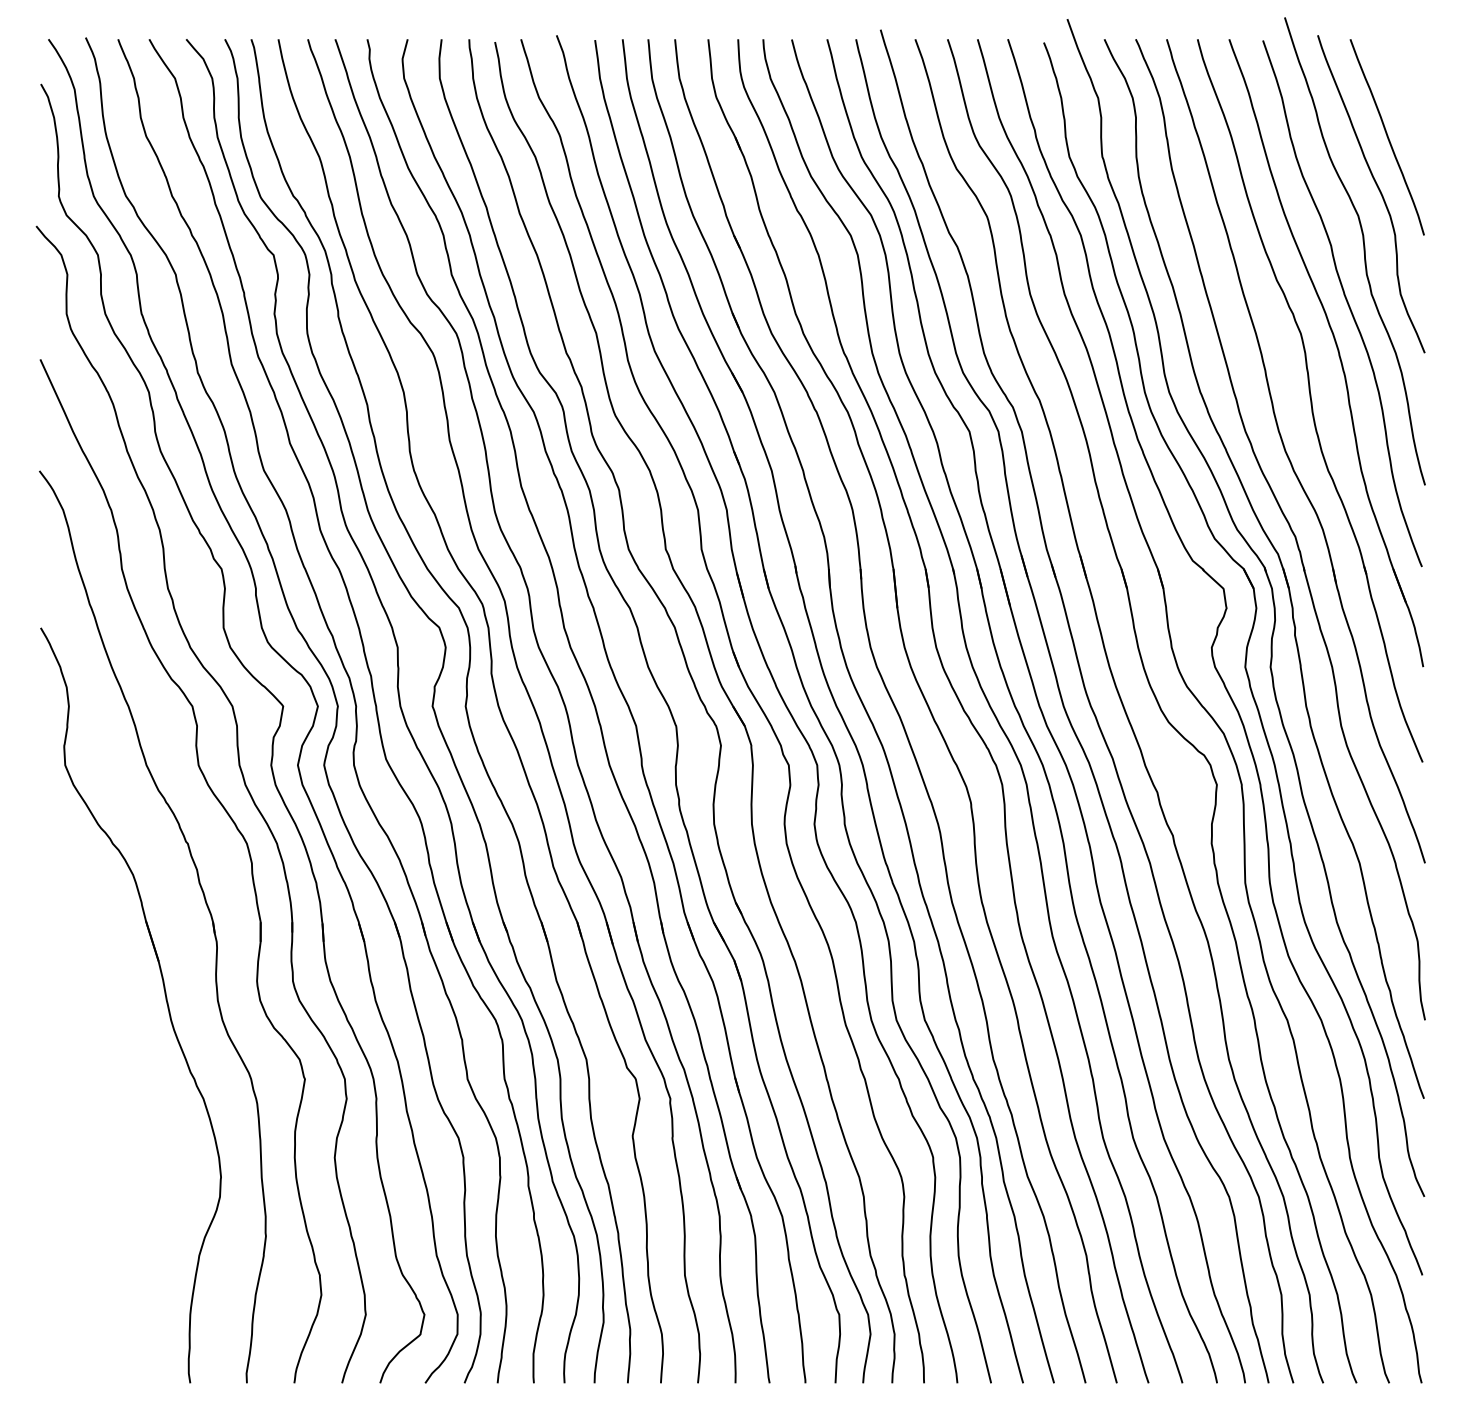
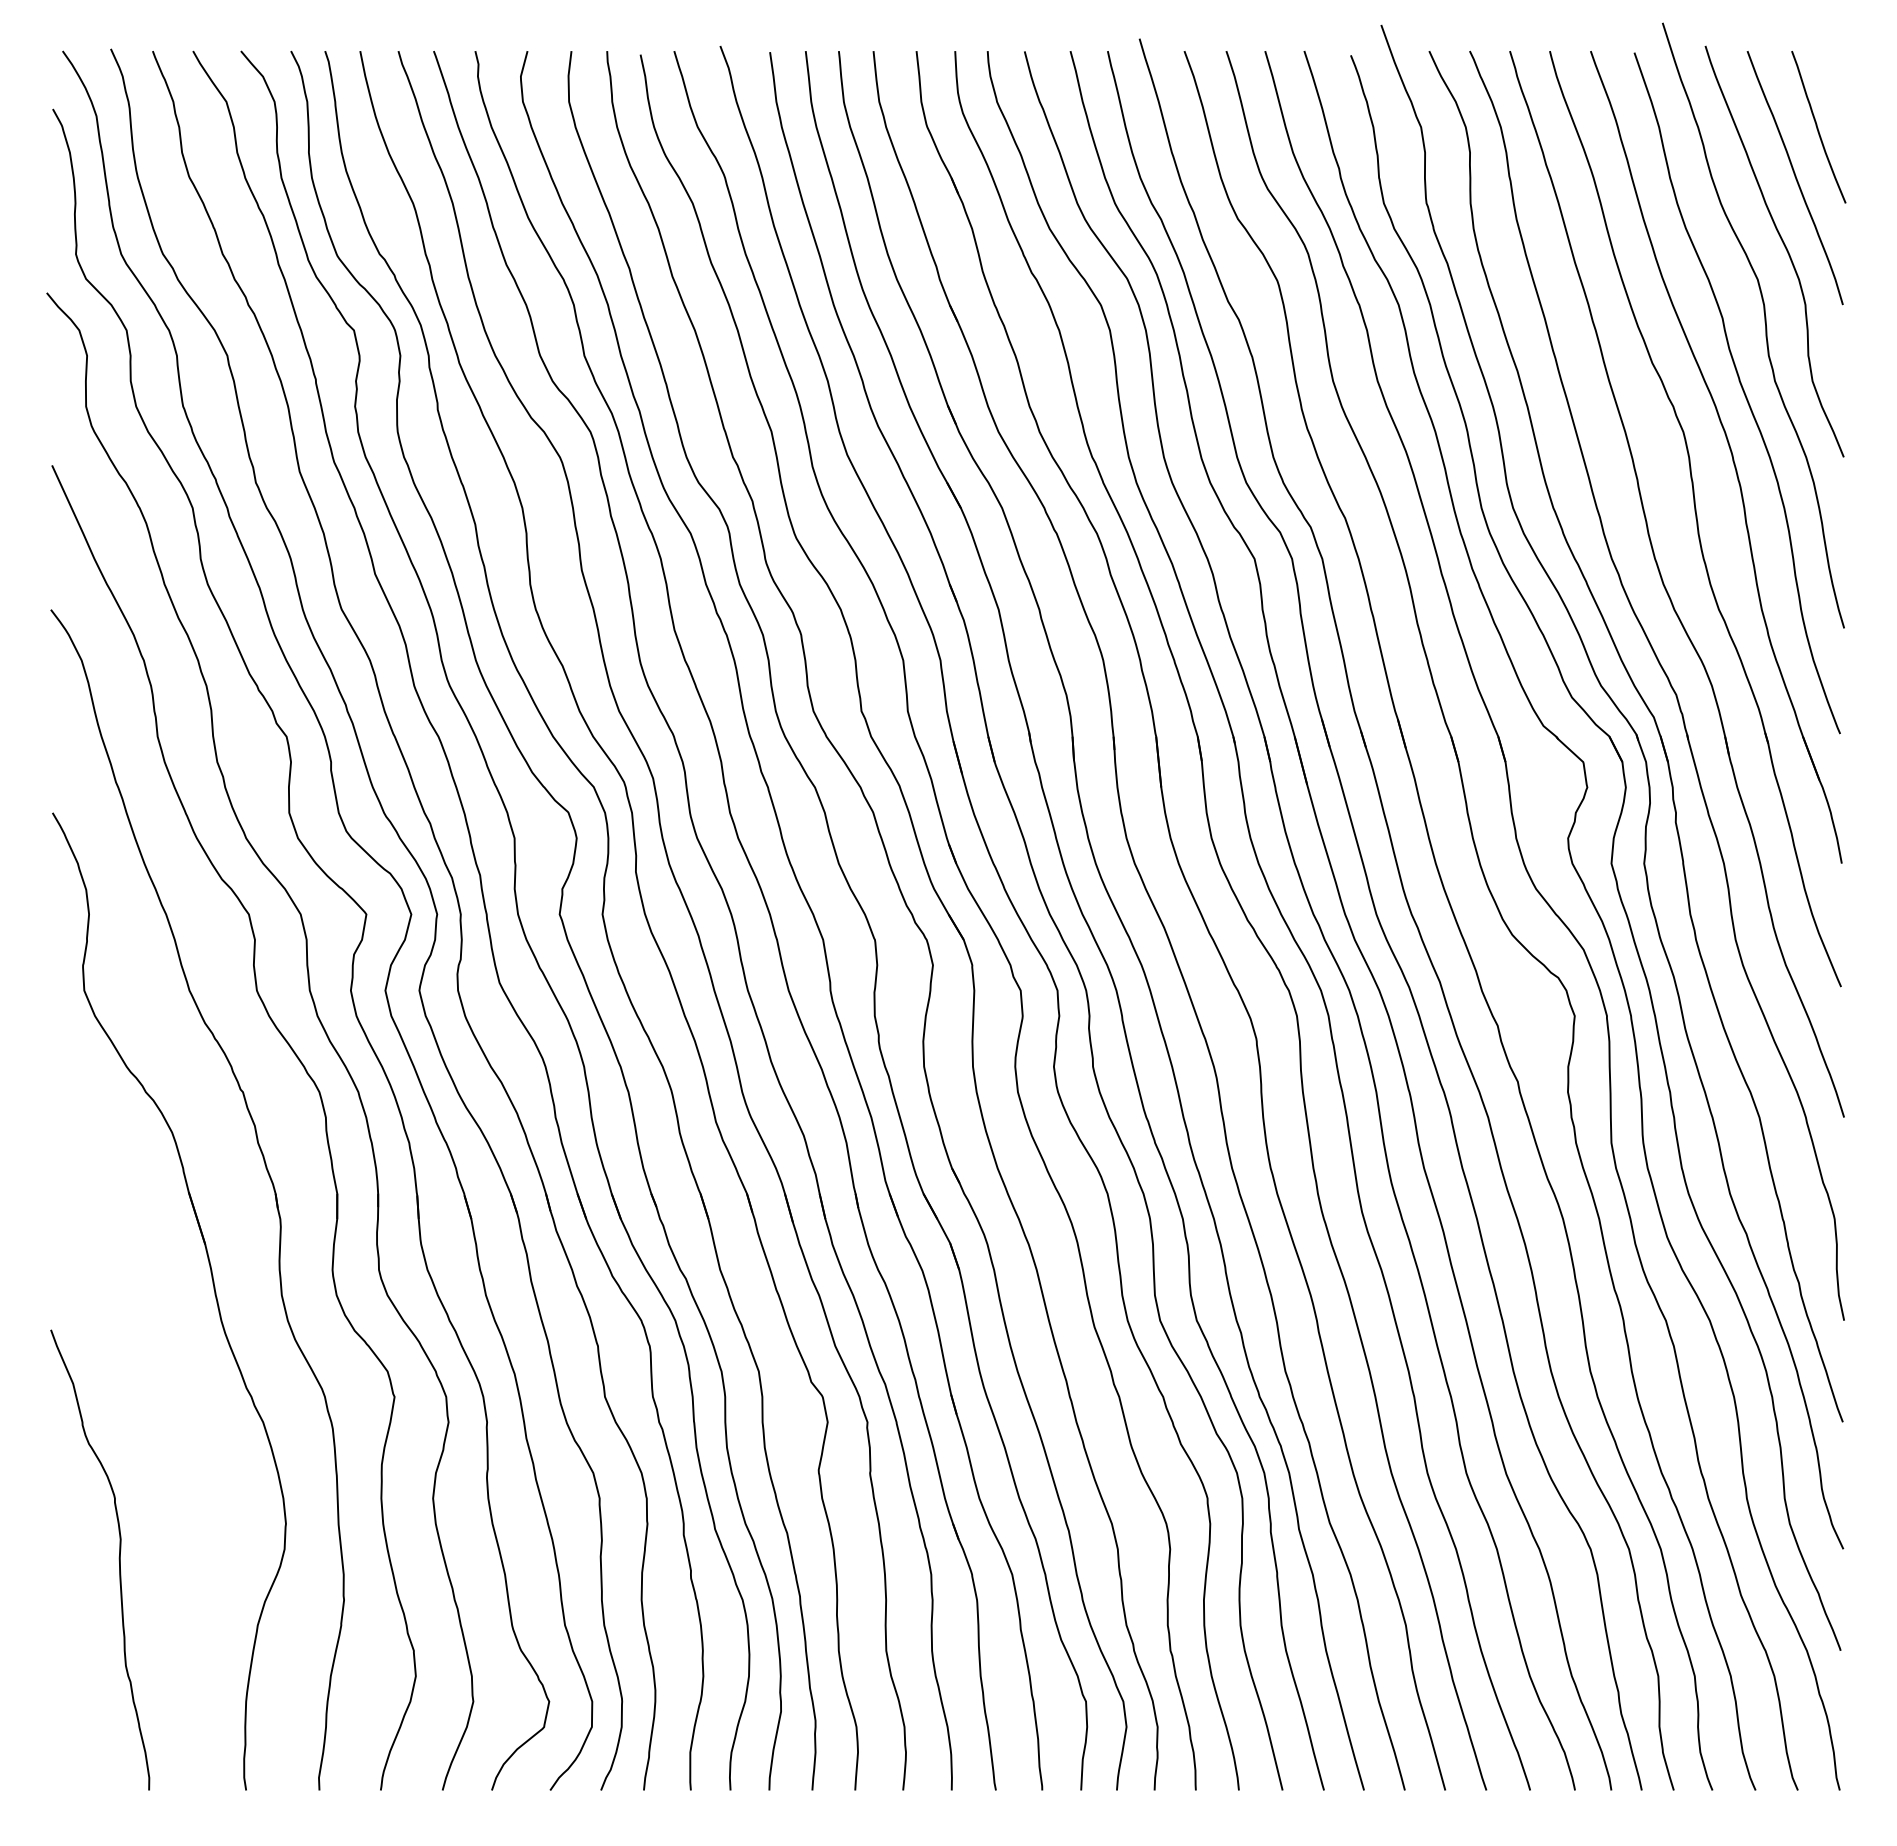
curve: (1405, 98) -> (1818, 127), added
curve: (91, 1204) -> (118, 1559), added

